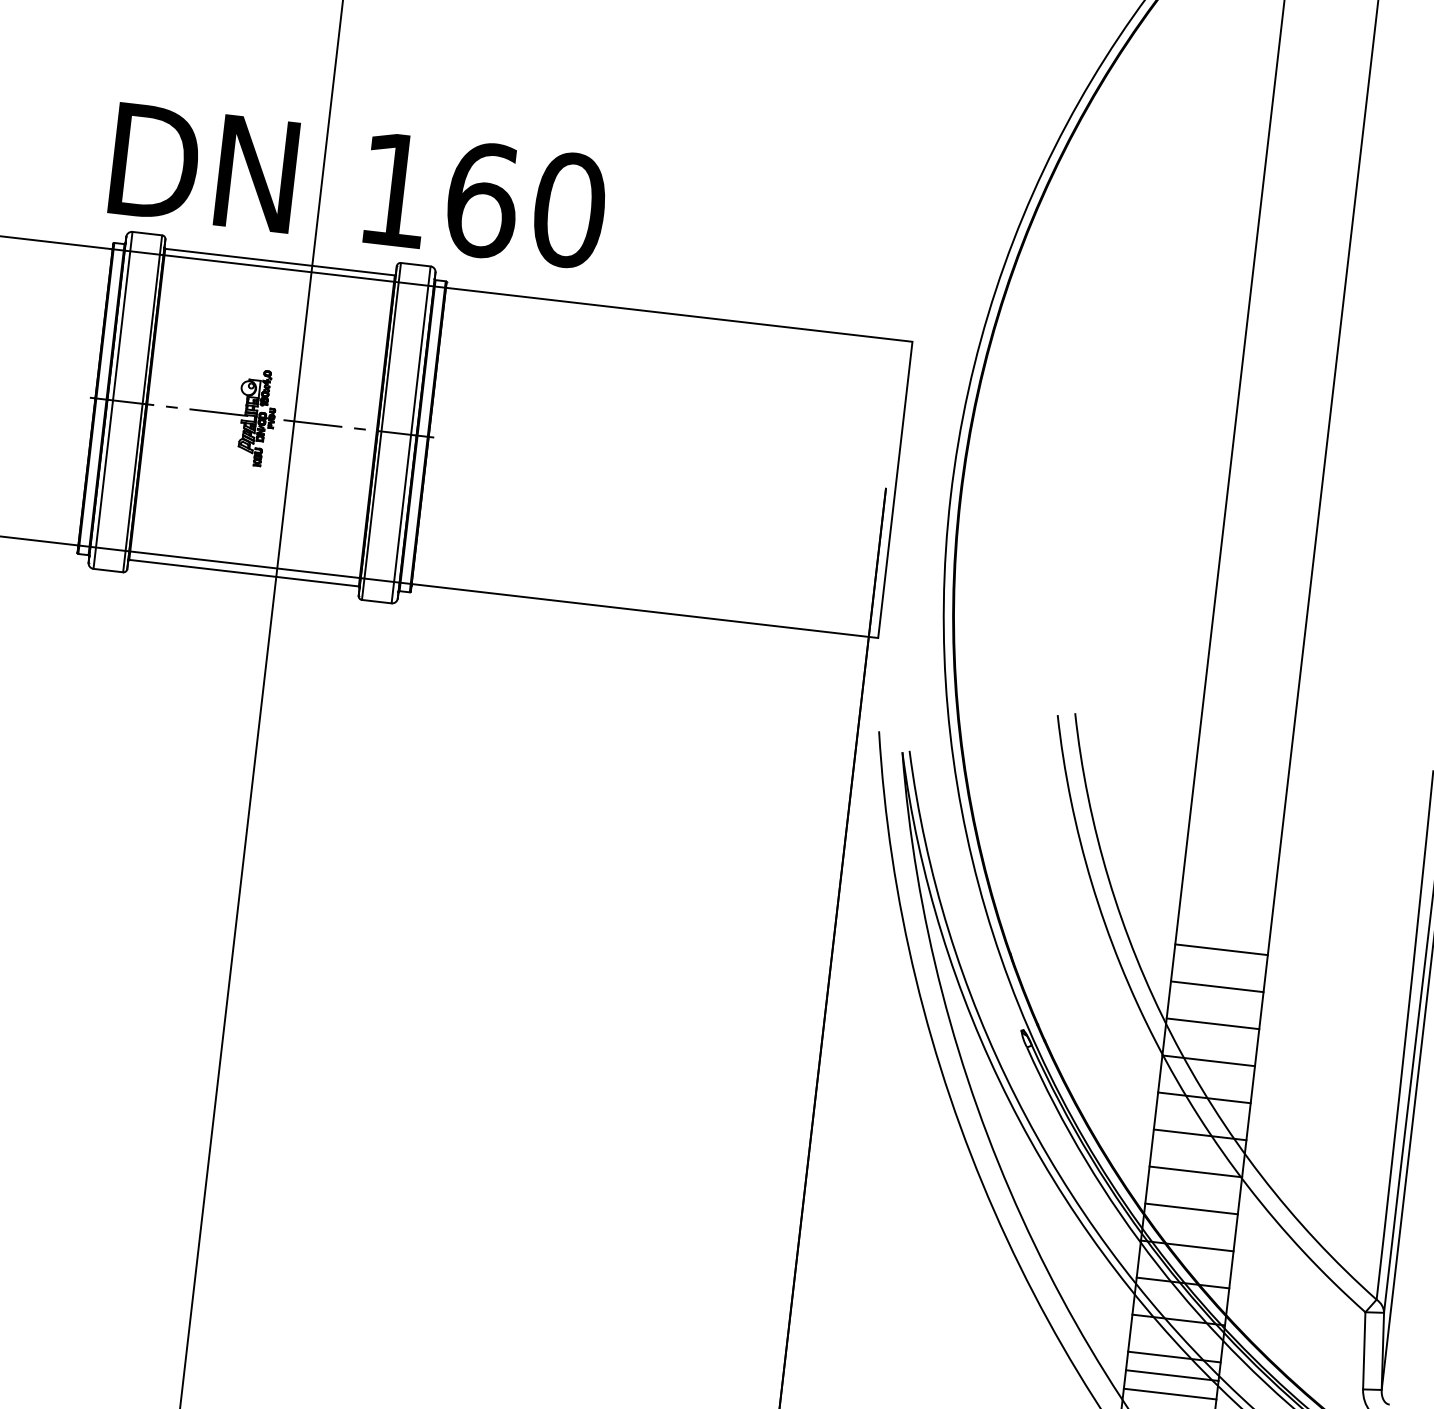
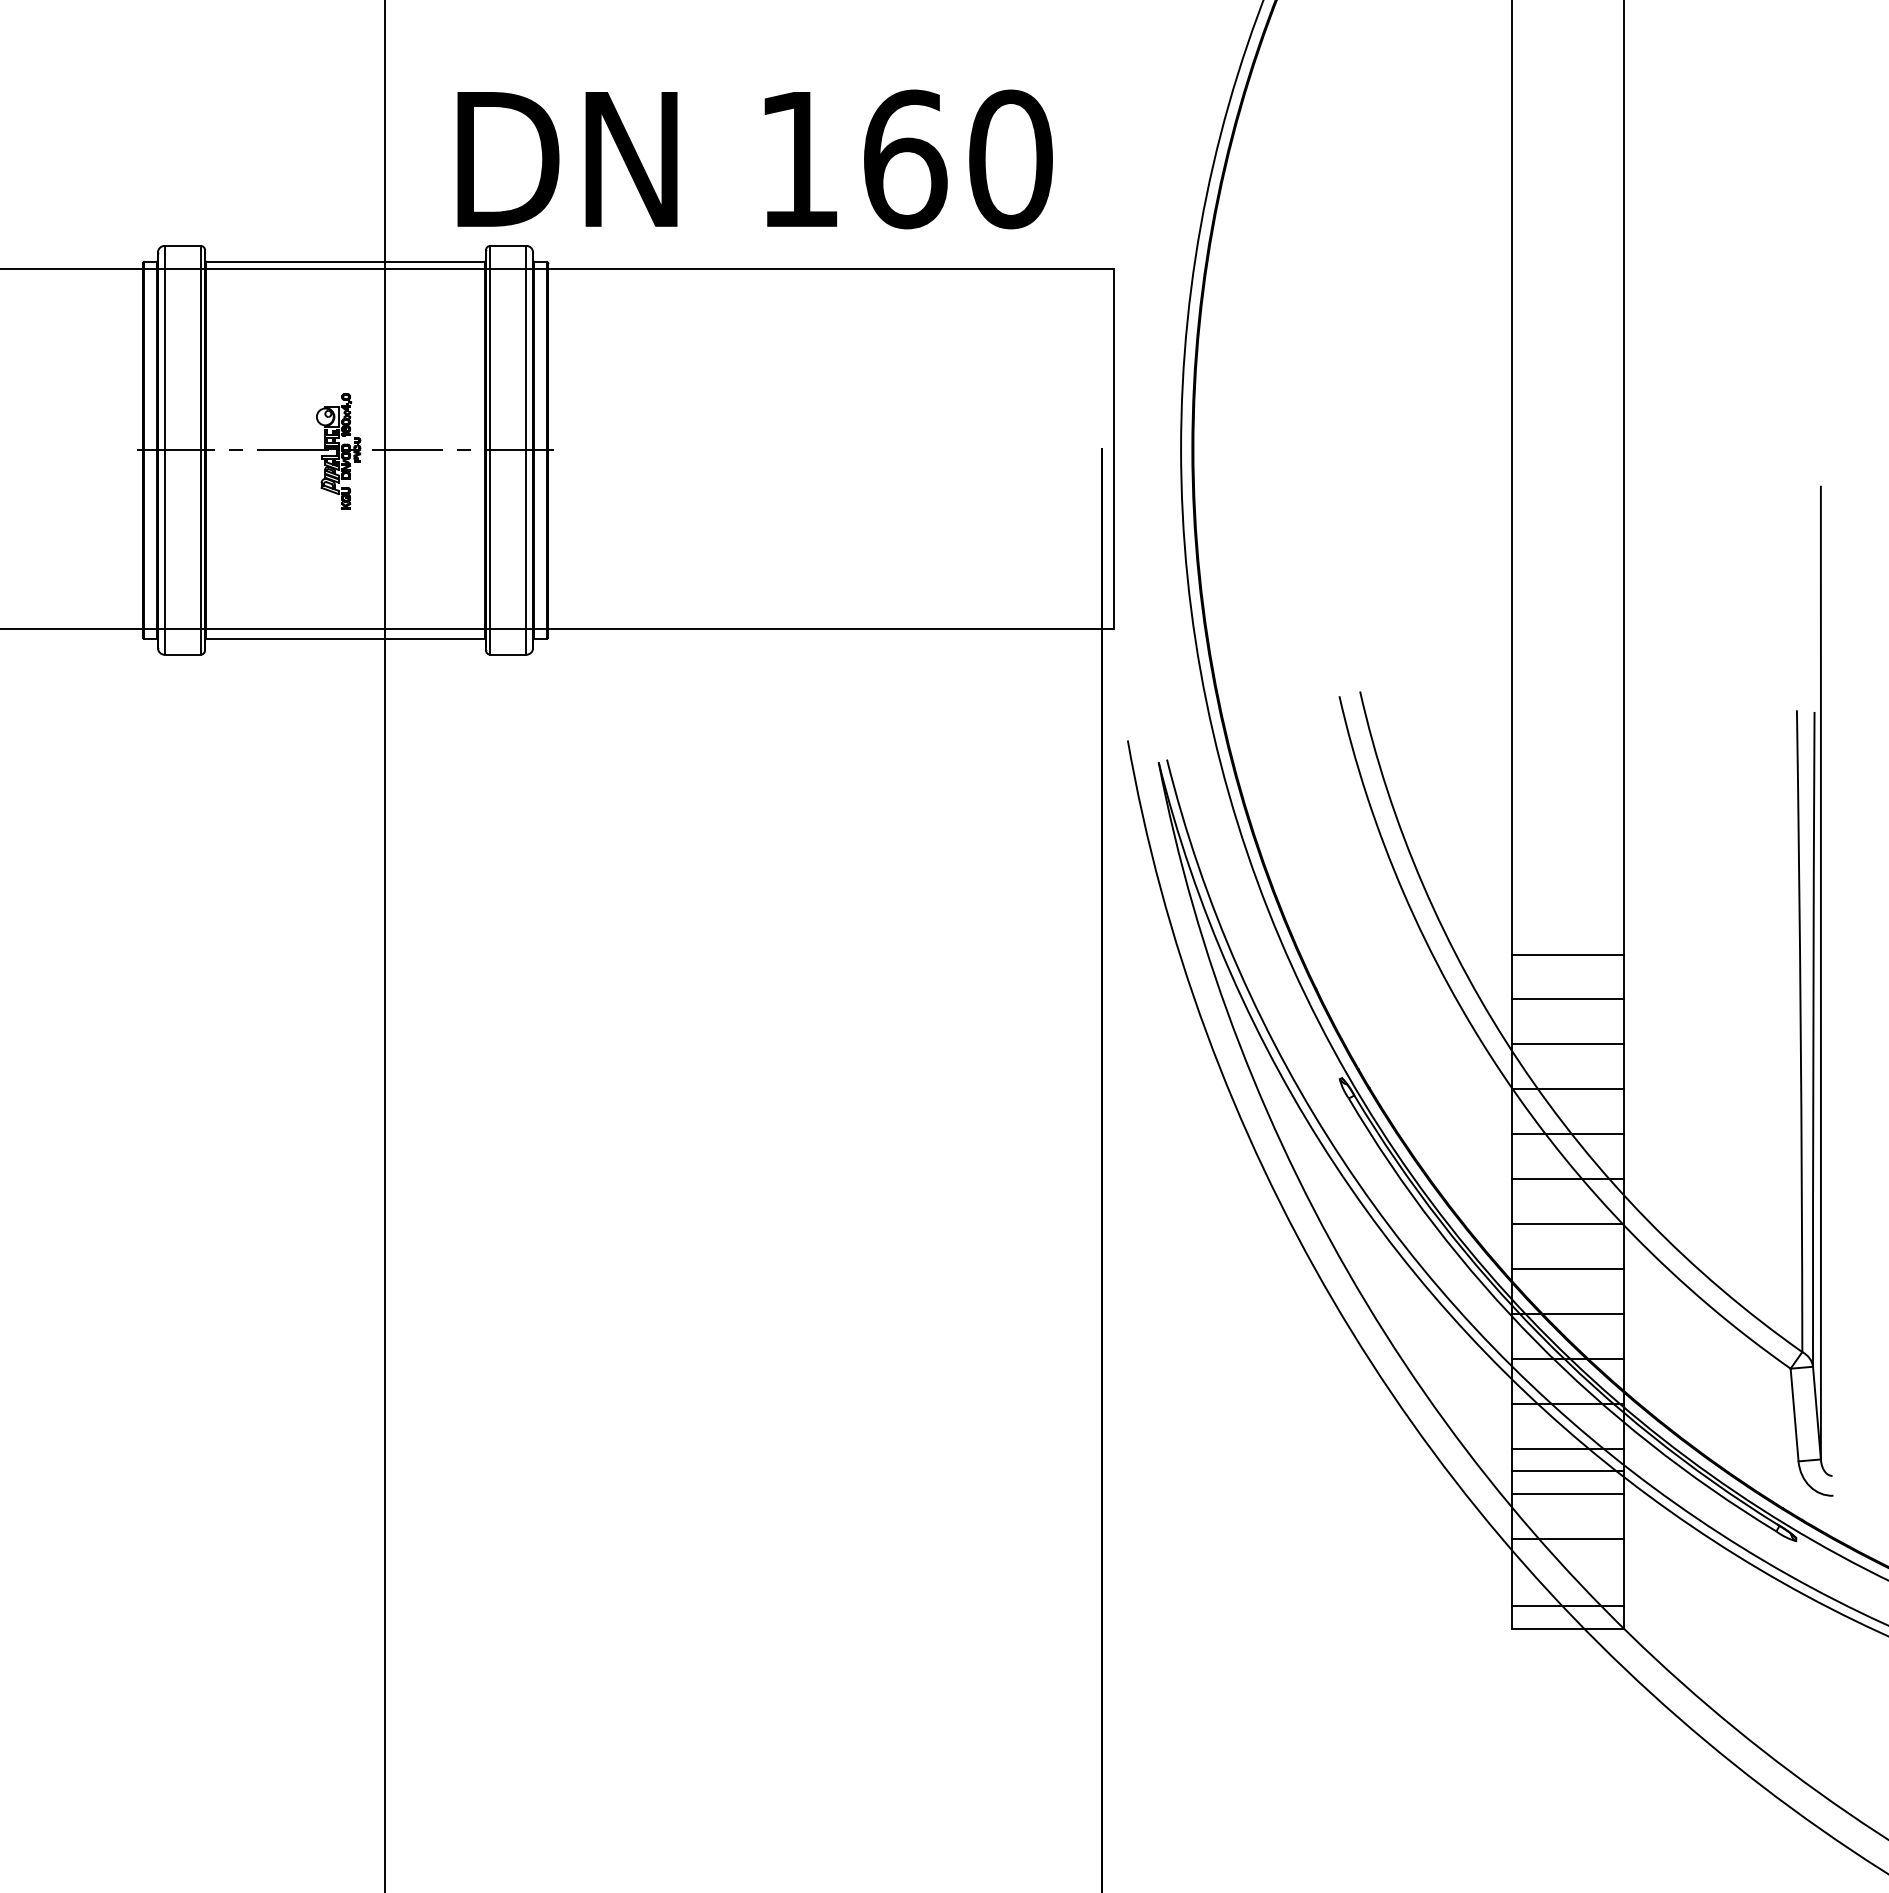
text: (358, 185) -> (754, 159), moved

